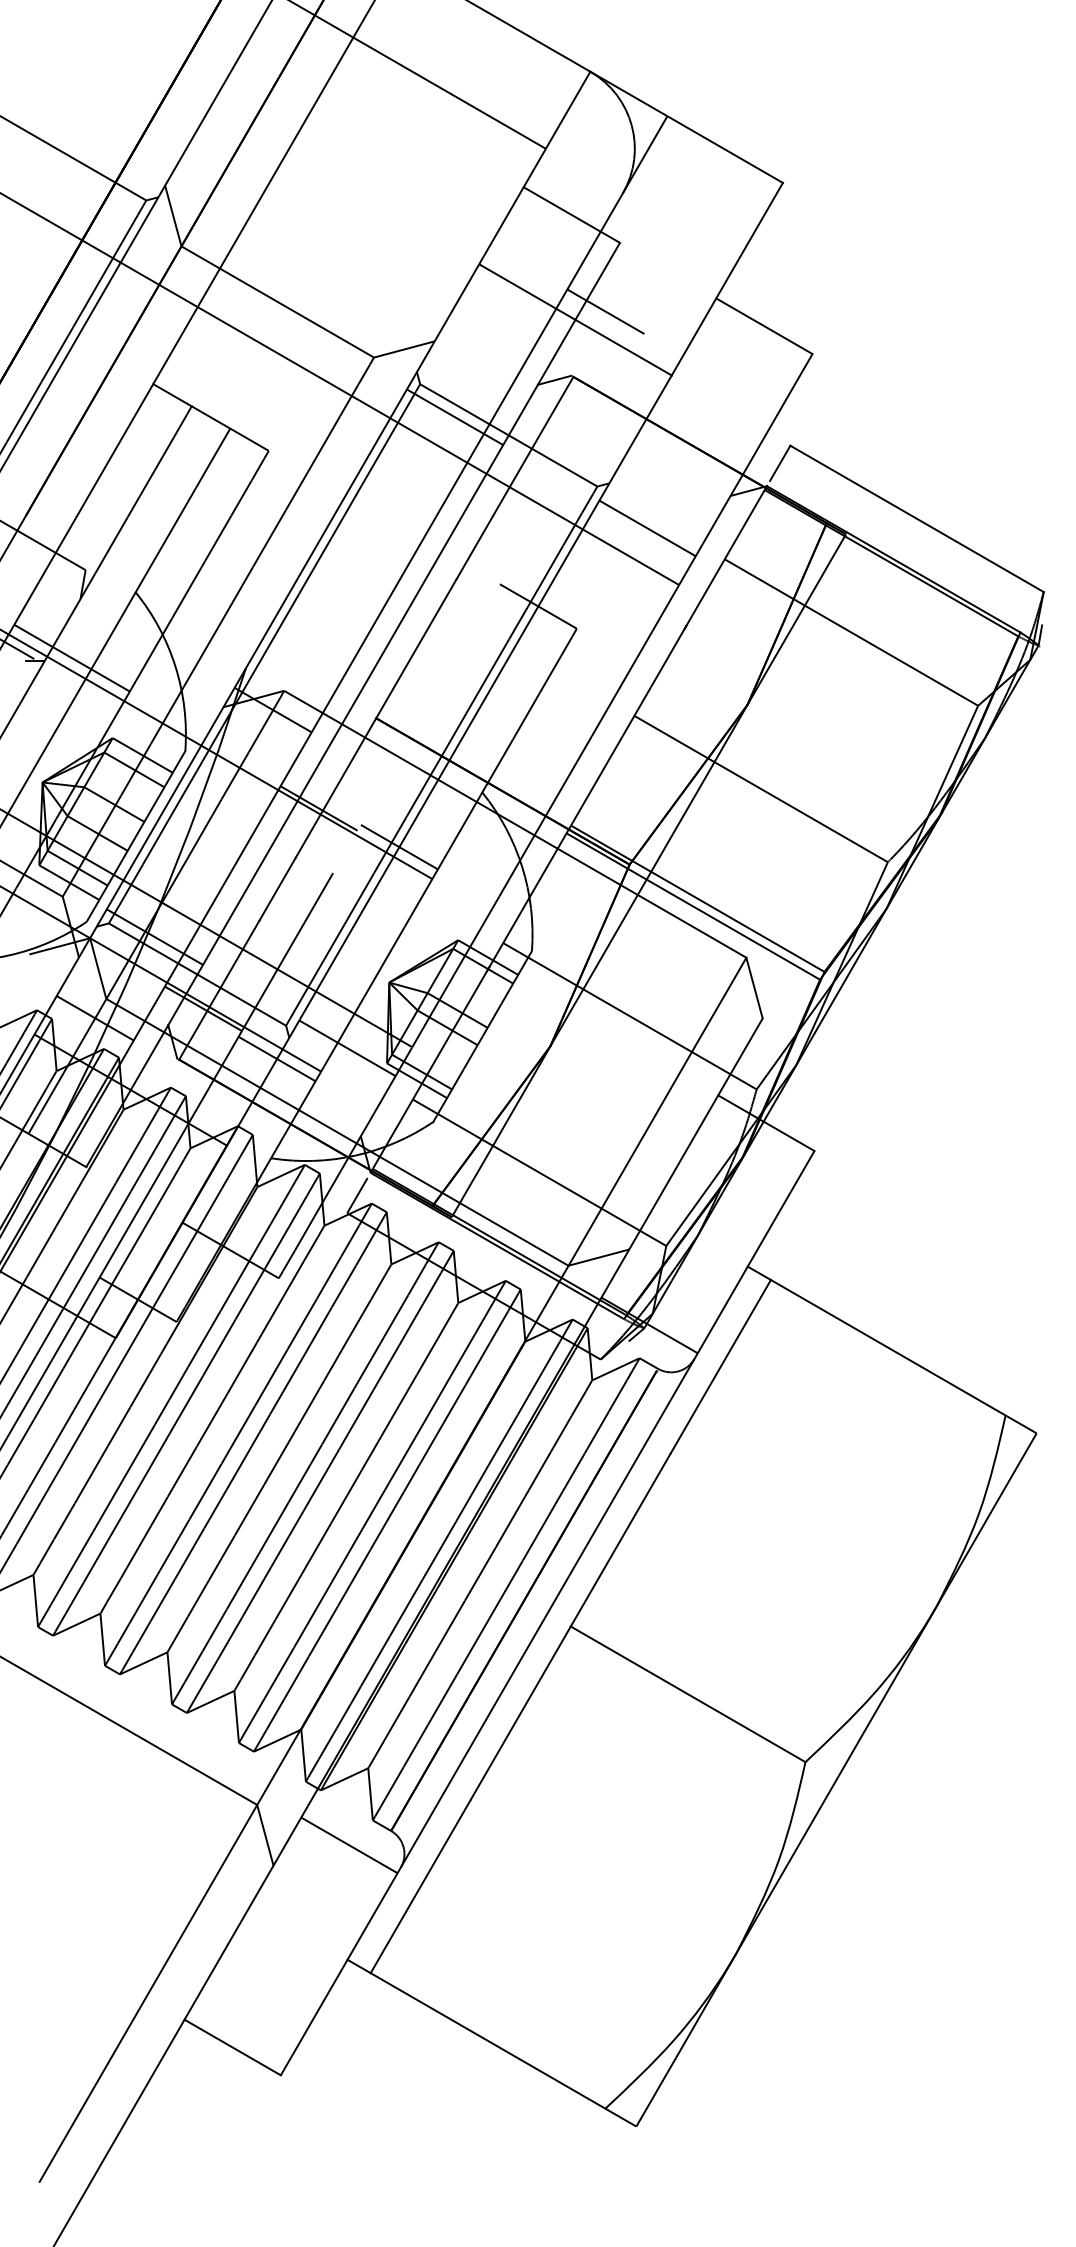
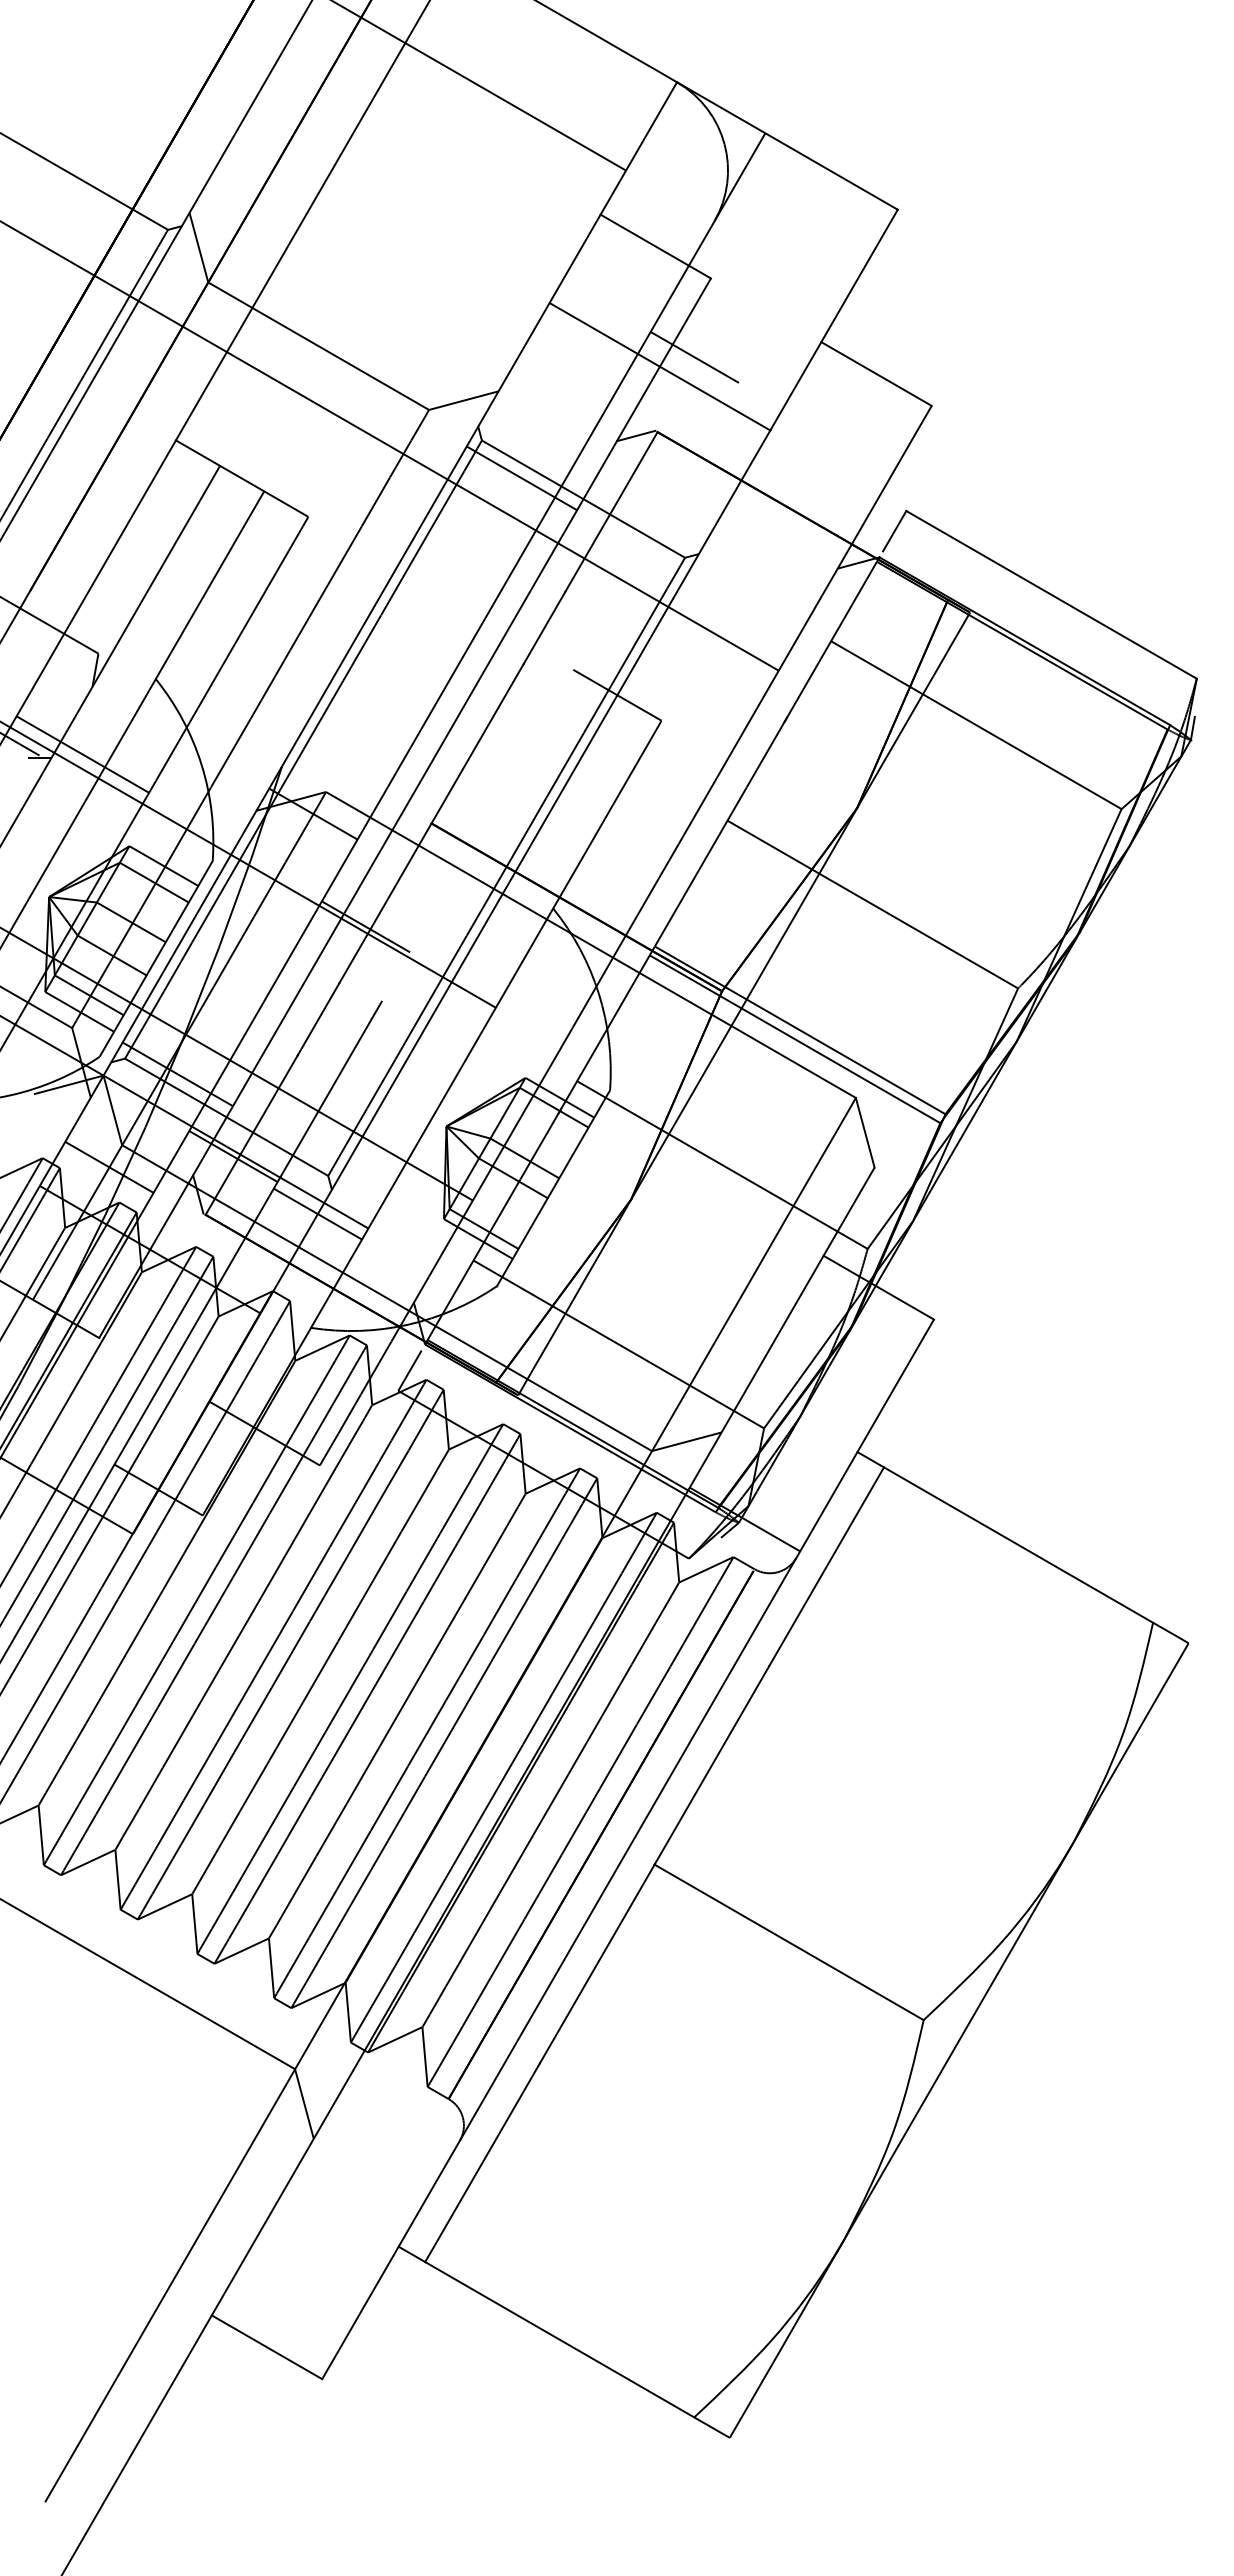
line: (647, 528) -> (742, 605), removed
line: (399, 846) -> (458, 970), removed
line: (347, 1048) -> (398, 1201), removed
line: (349, 1845) -> (400, 2115), removed

